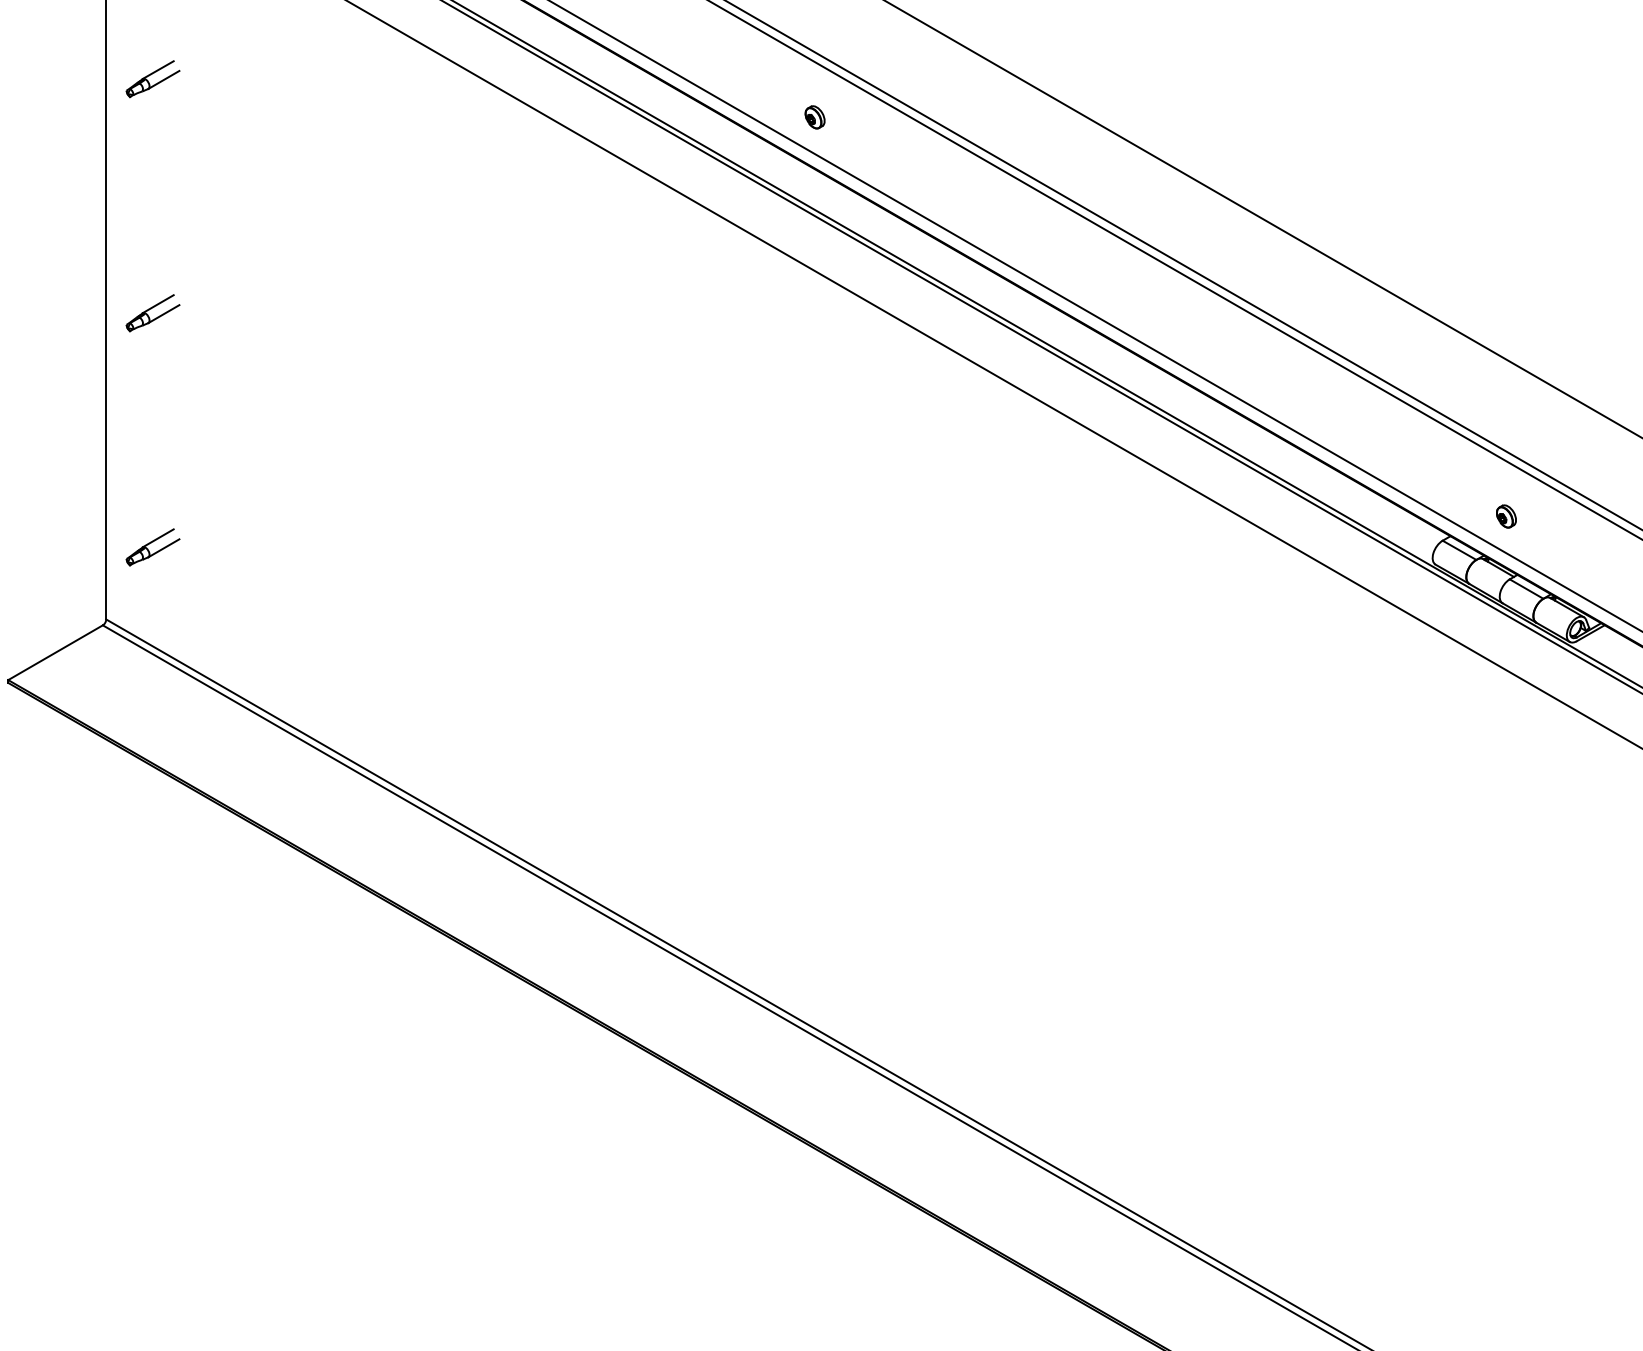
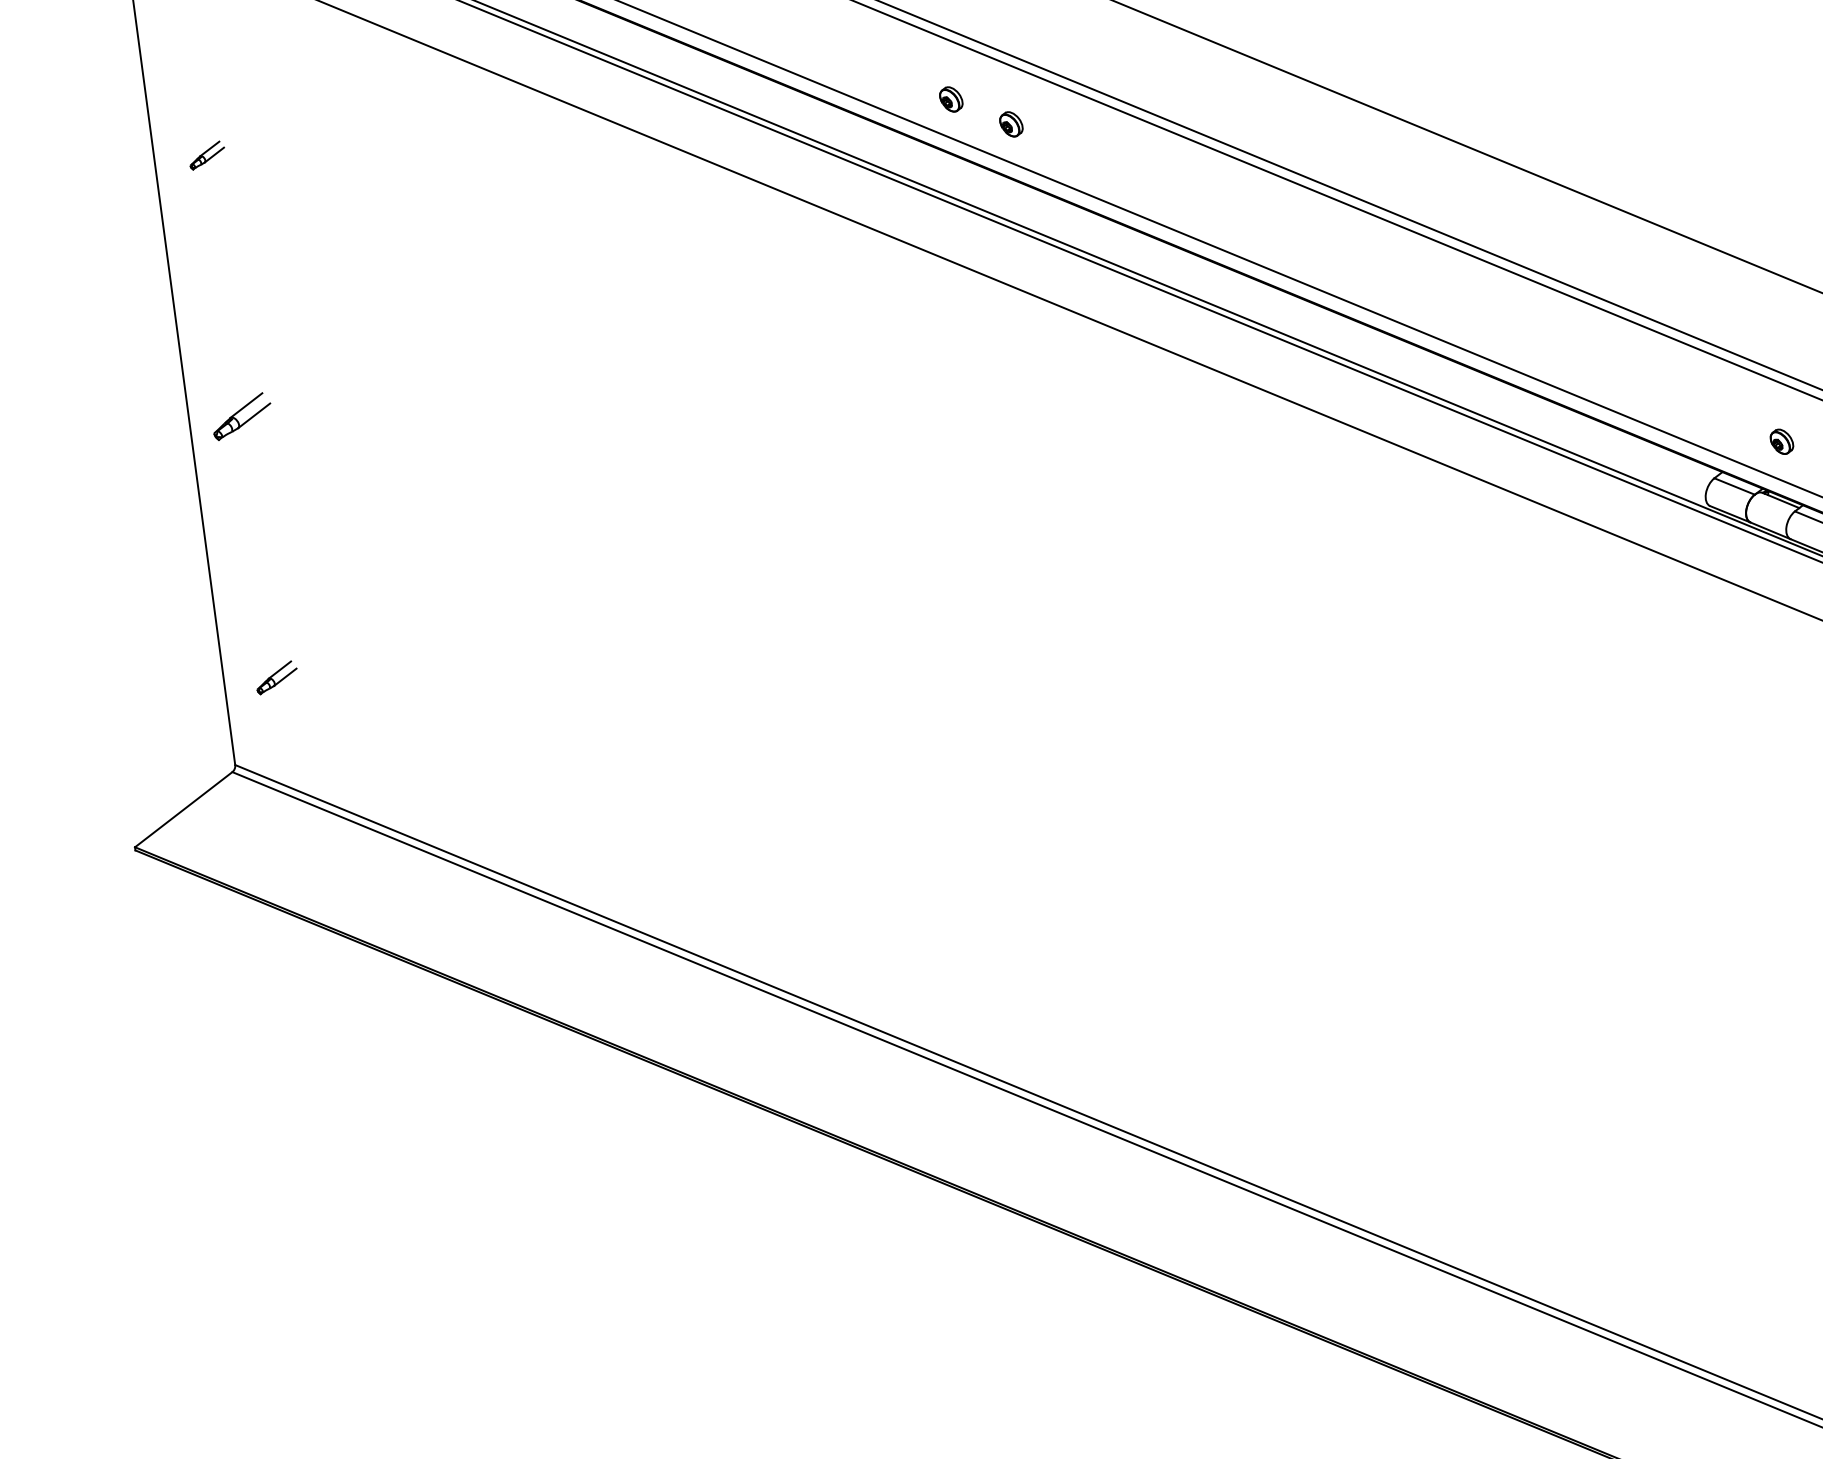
part: (152, 79) -> (206, 155), size x0.6
part: (864, 146) -> (1010, 124), added
part: (152, 547) -> (276, 677), size x0.7

